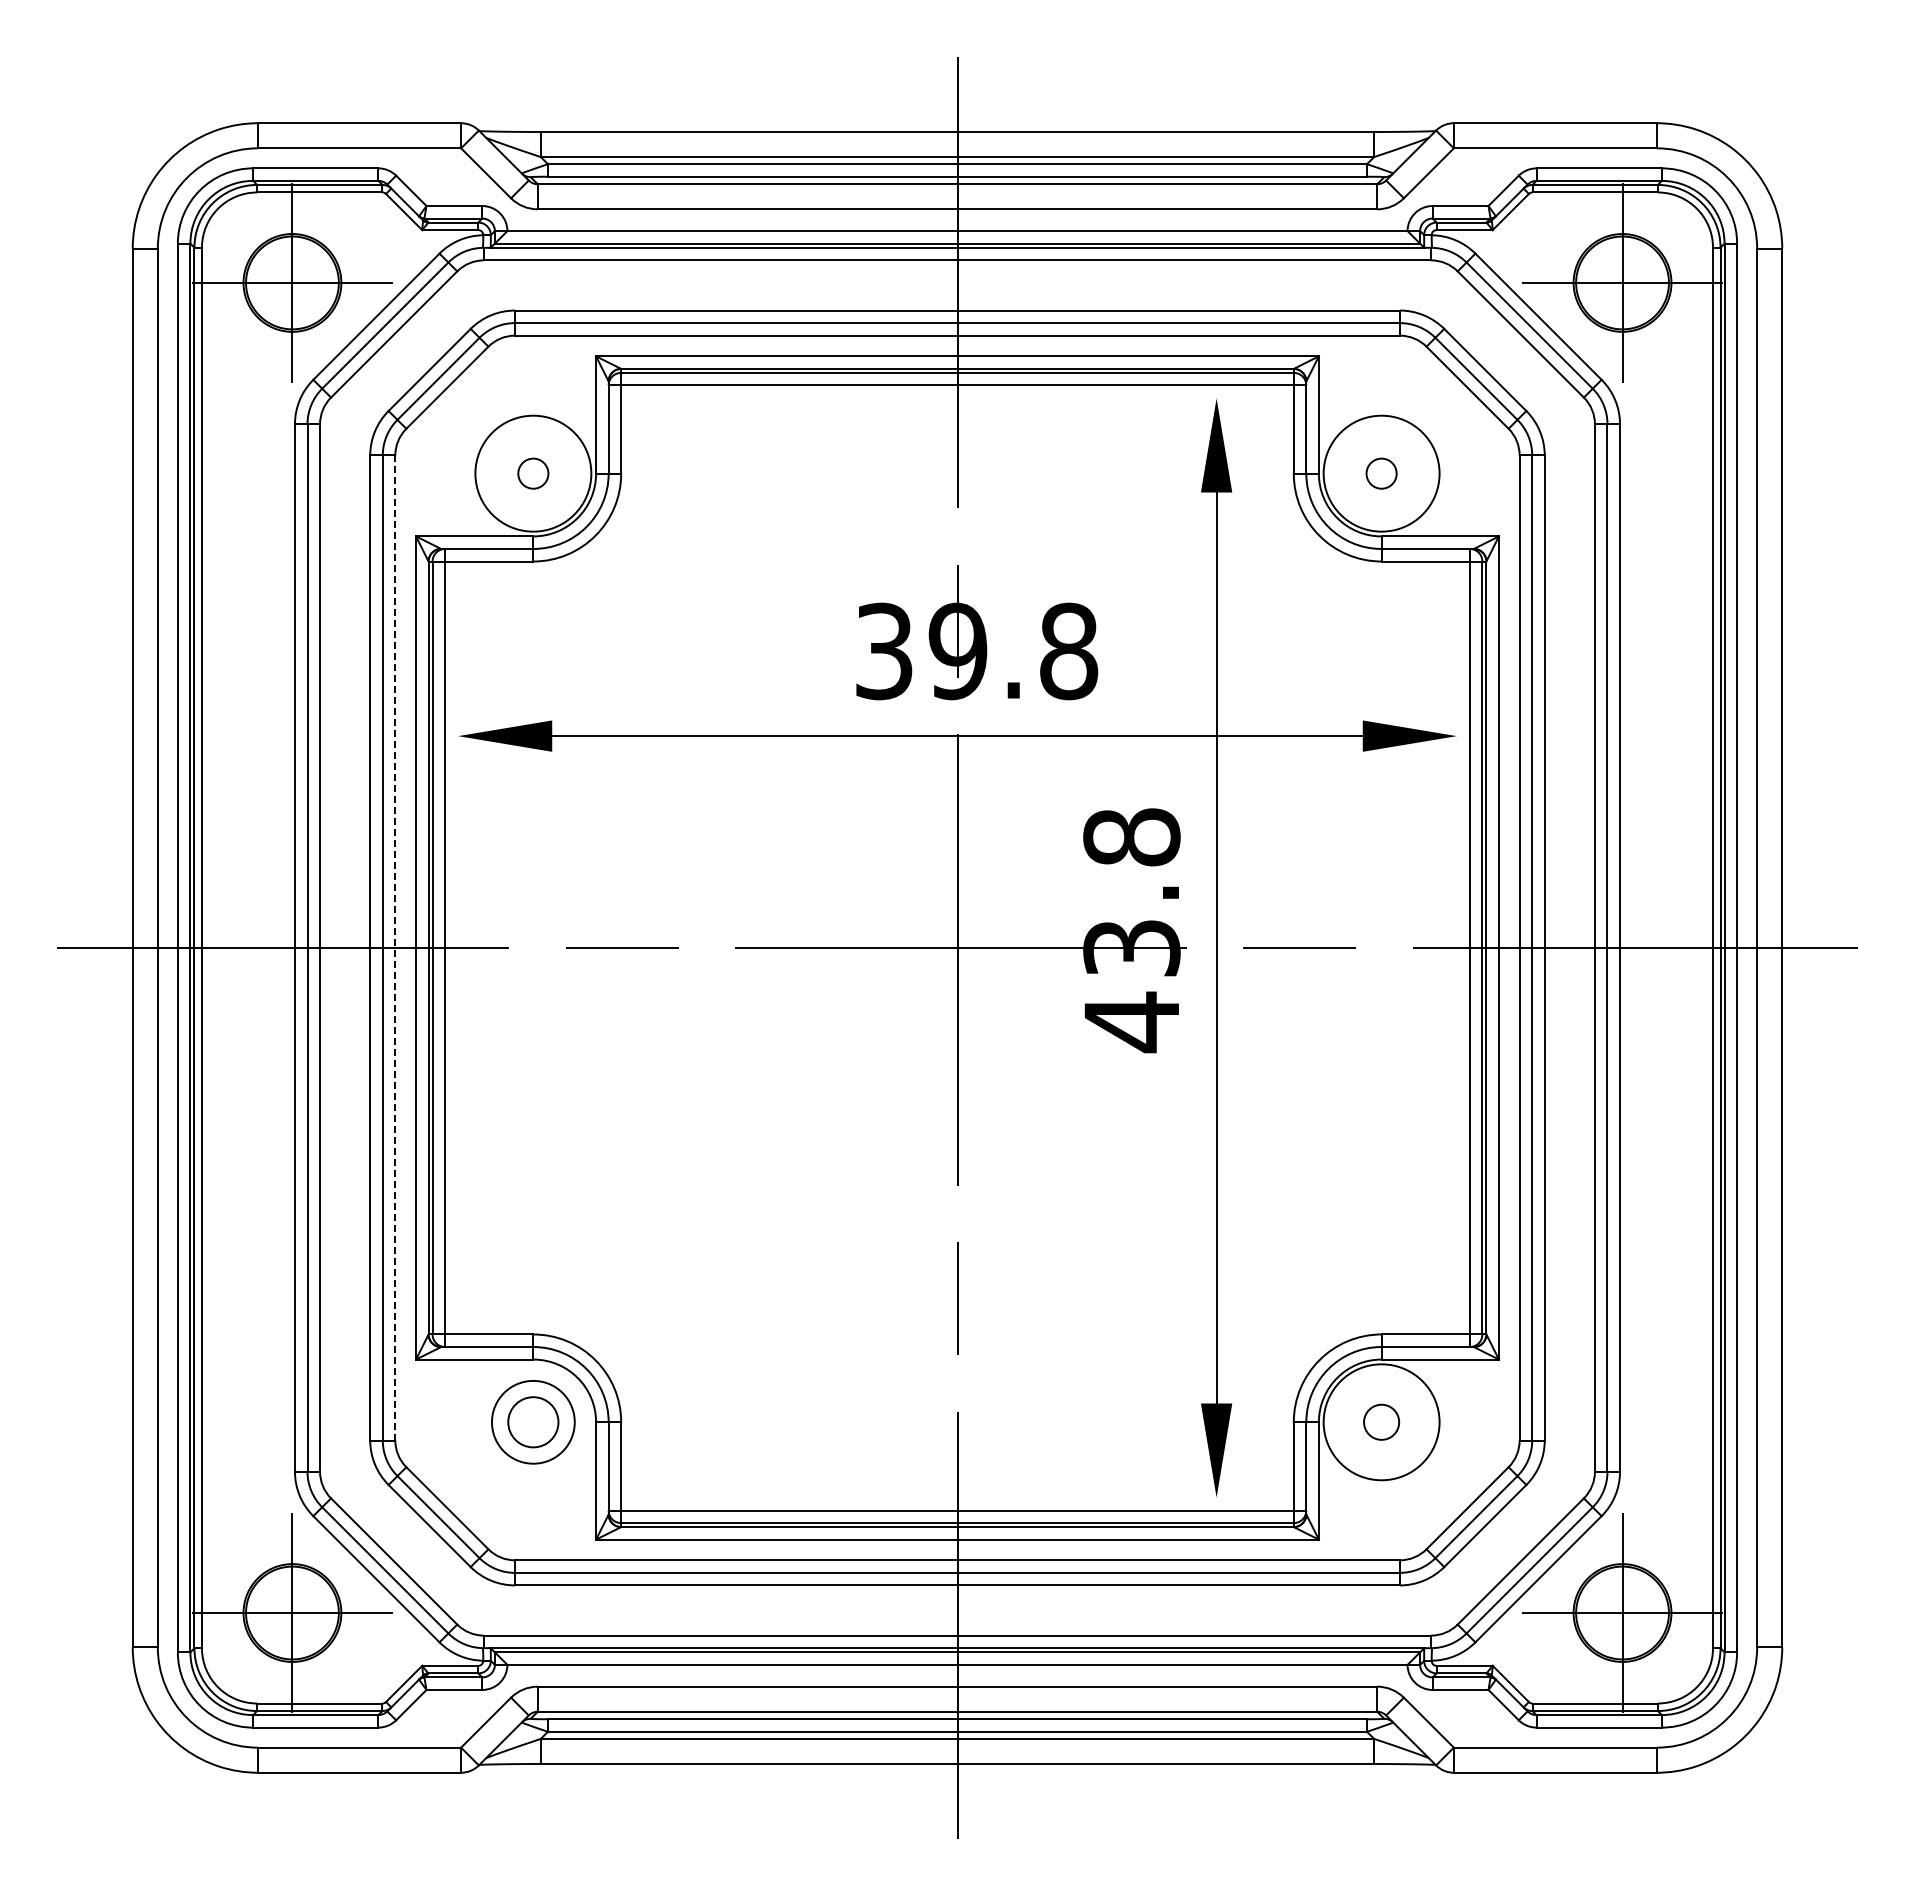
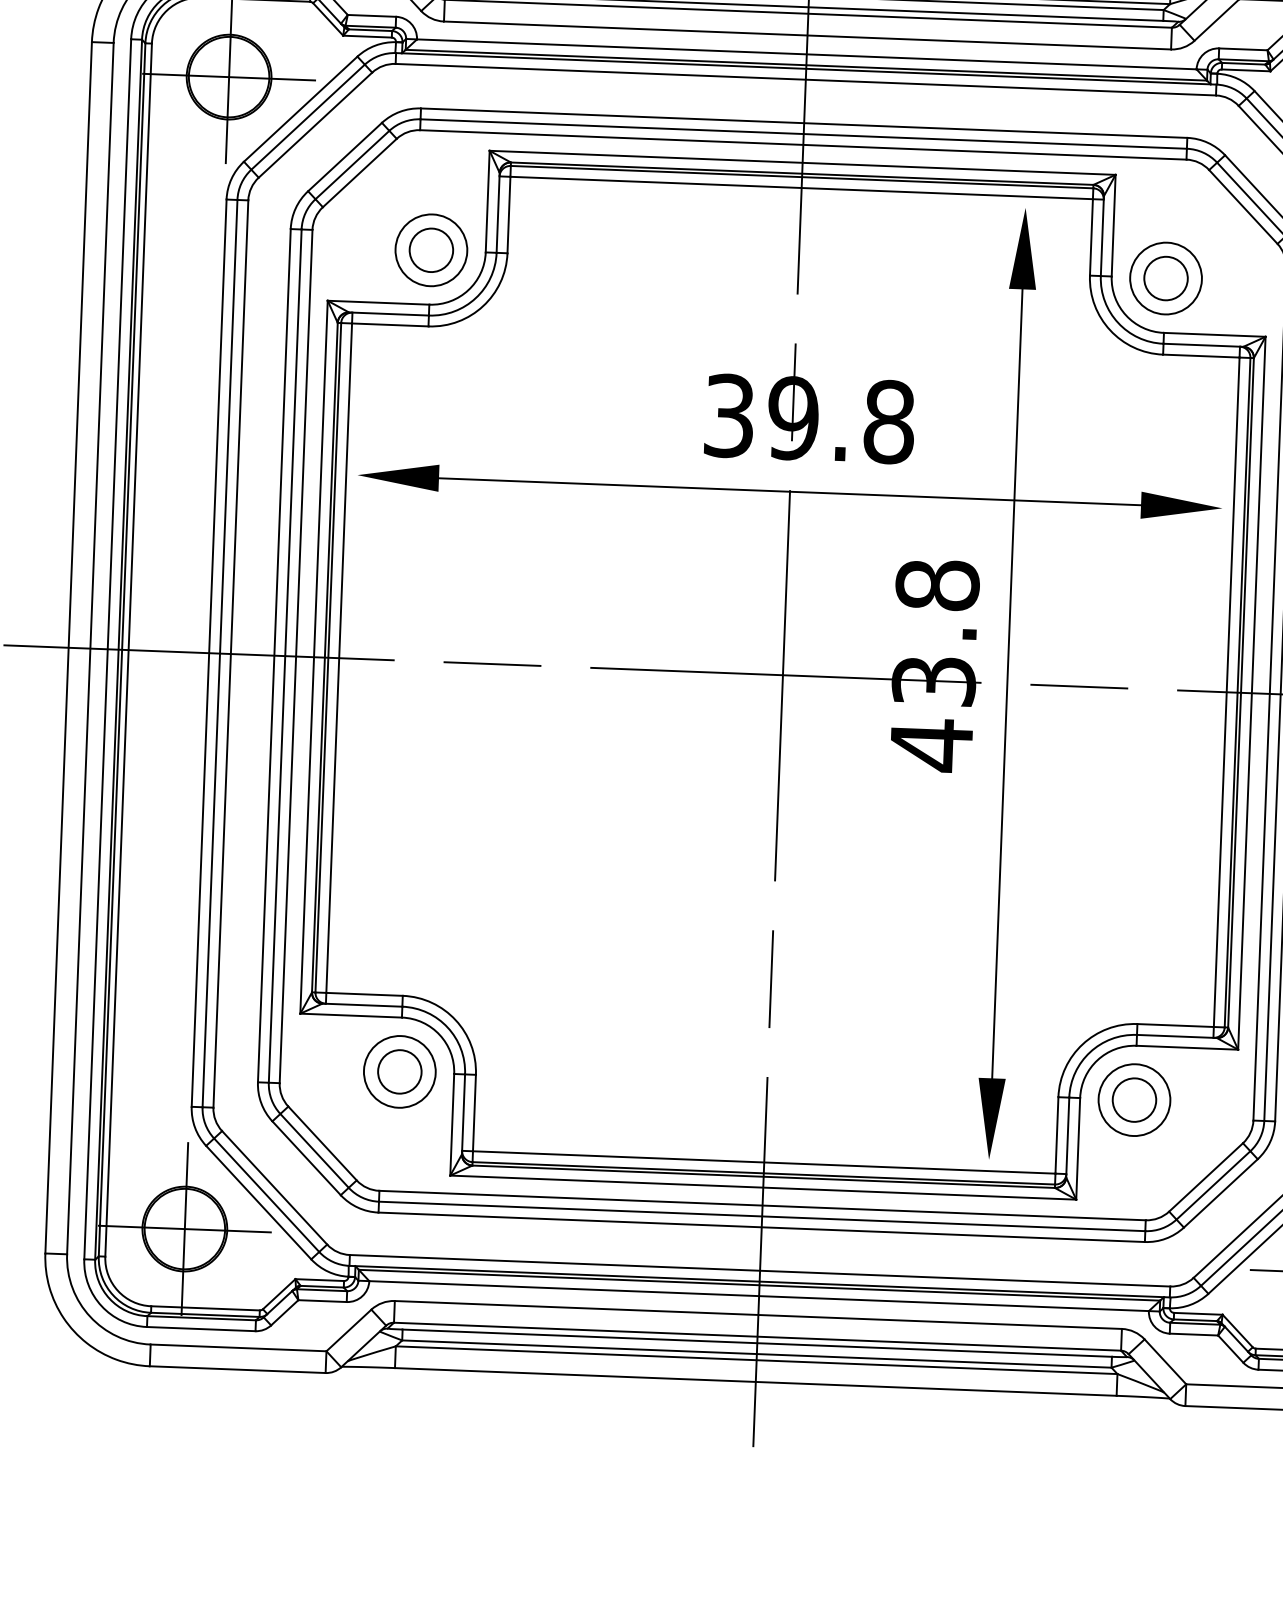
circle: (532, 473) -> (430, 250), size x0.71
circle: (533, 473) -> (431, 250), size x1.67
circle: (1381, 473) -> (1165, 278), size x0.71
circle: (1381, 473) -> (1165, 278), size x1.67
line: (395, 948) -> (296, 656), dashed -> solid
circle: (1381, 1421) -> (1134, 1099), size x0.71
circle: (1381, 1422) -> (1134, 1100), size x1.43

